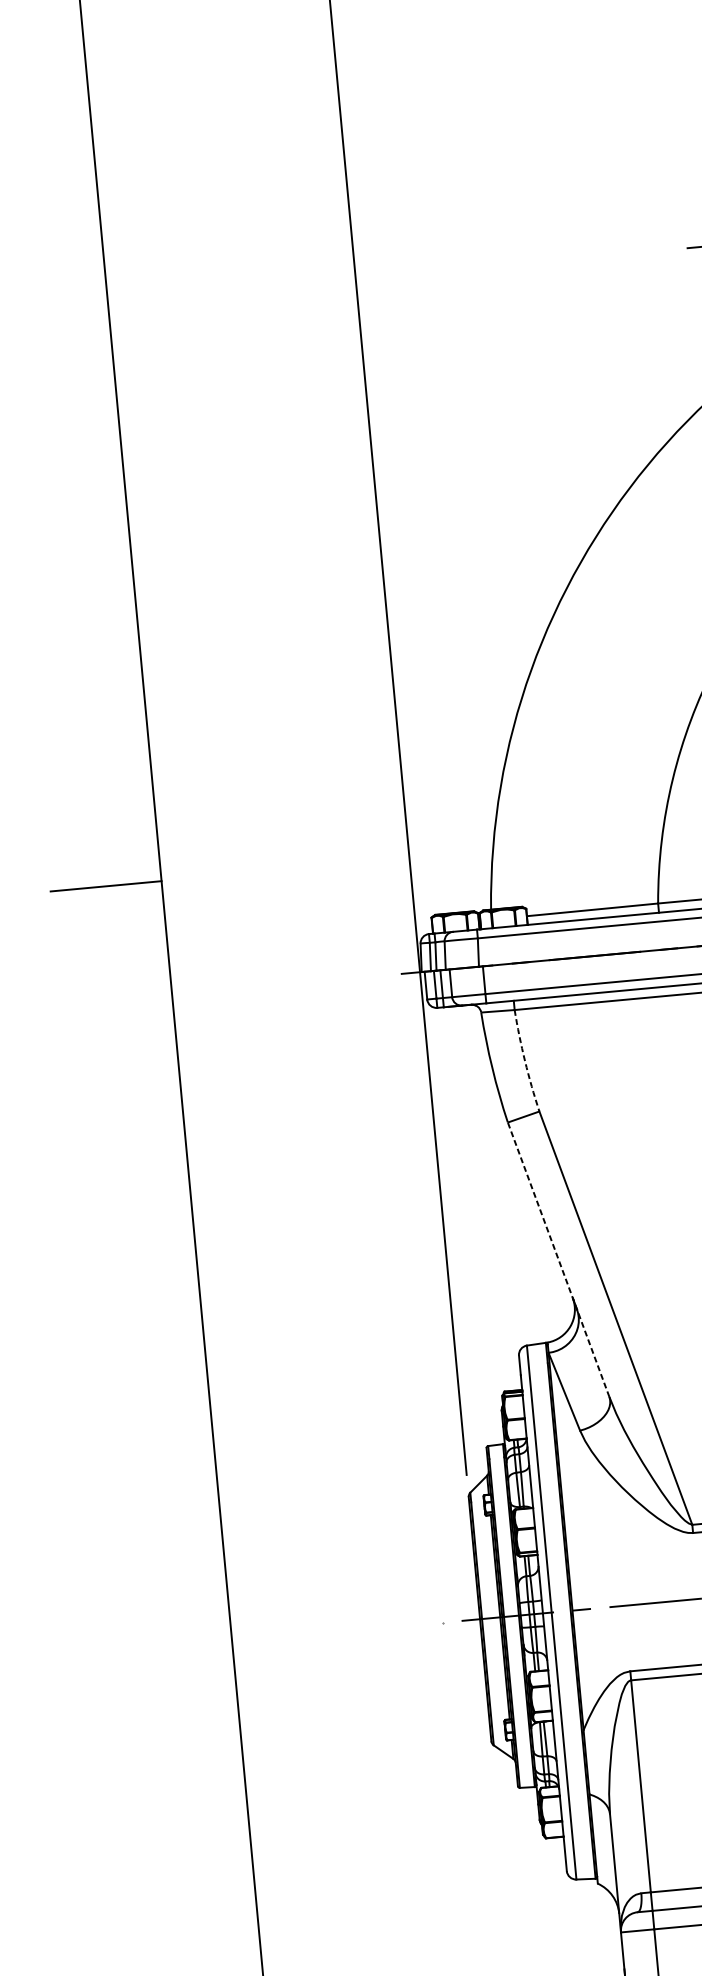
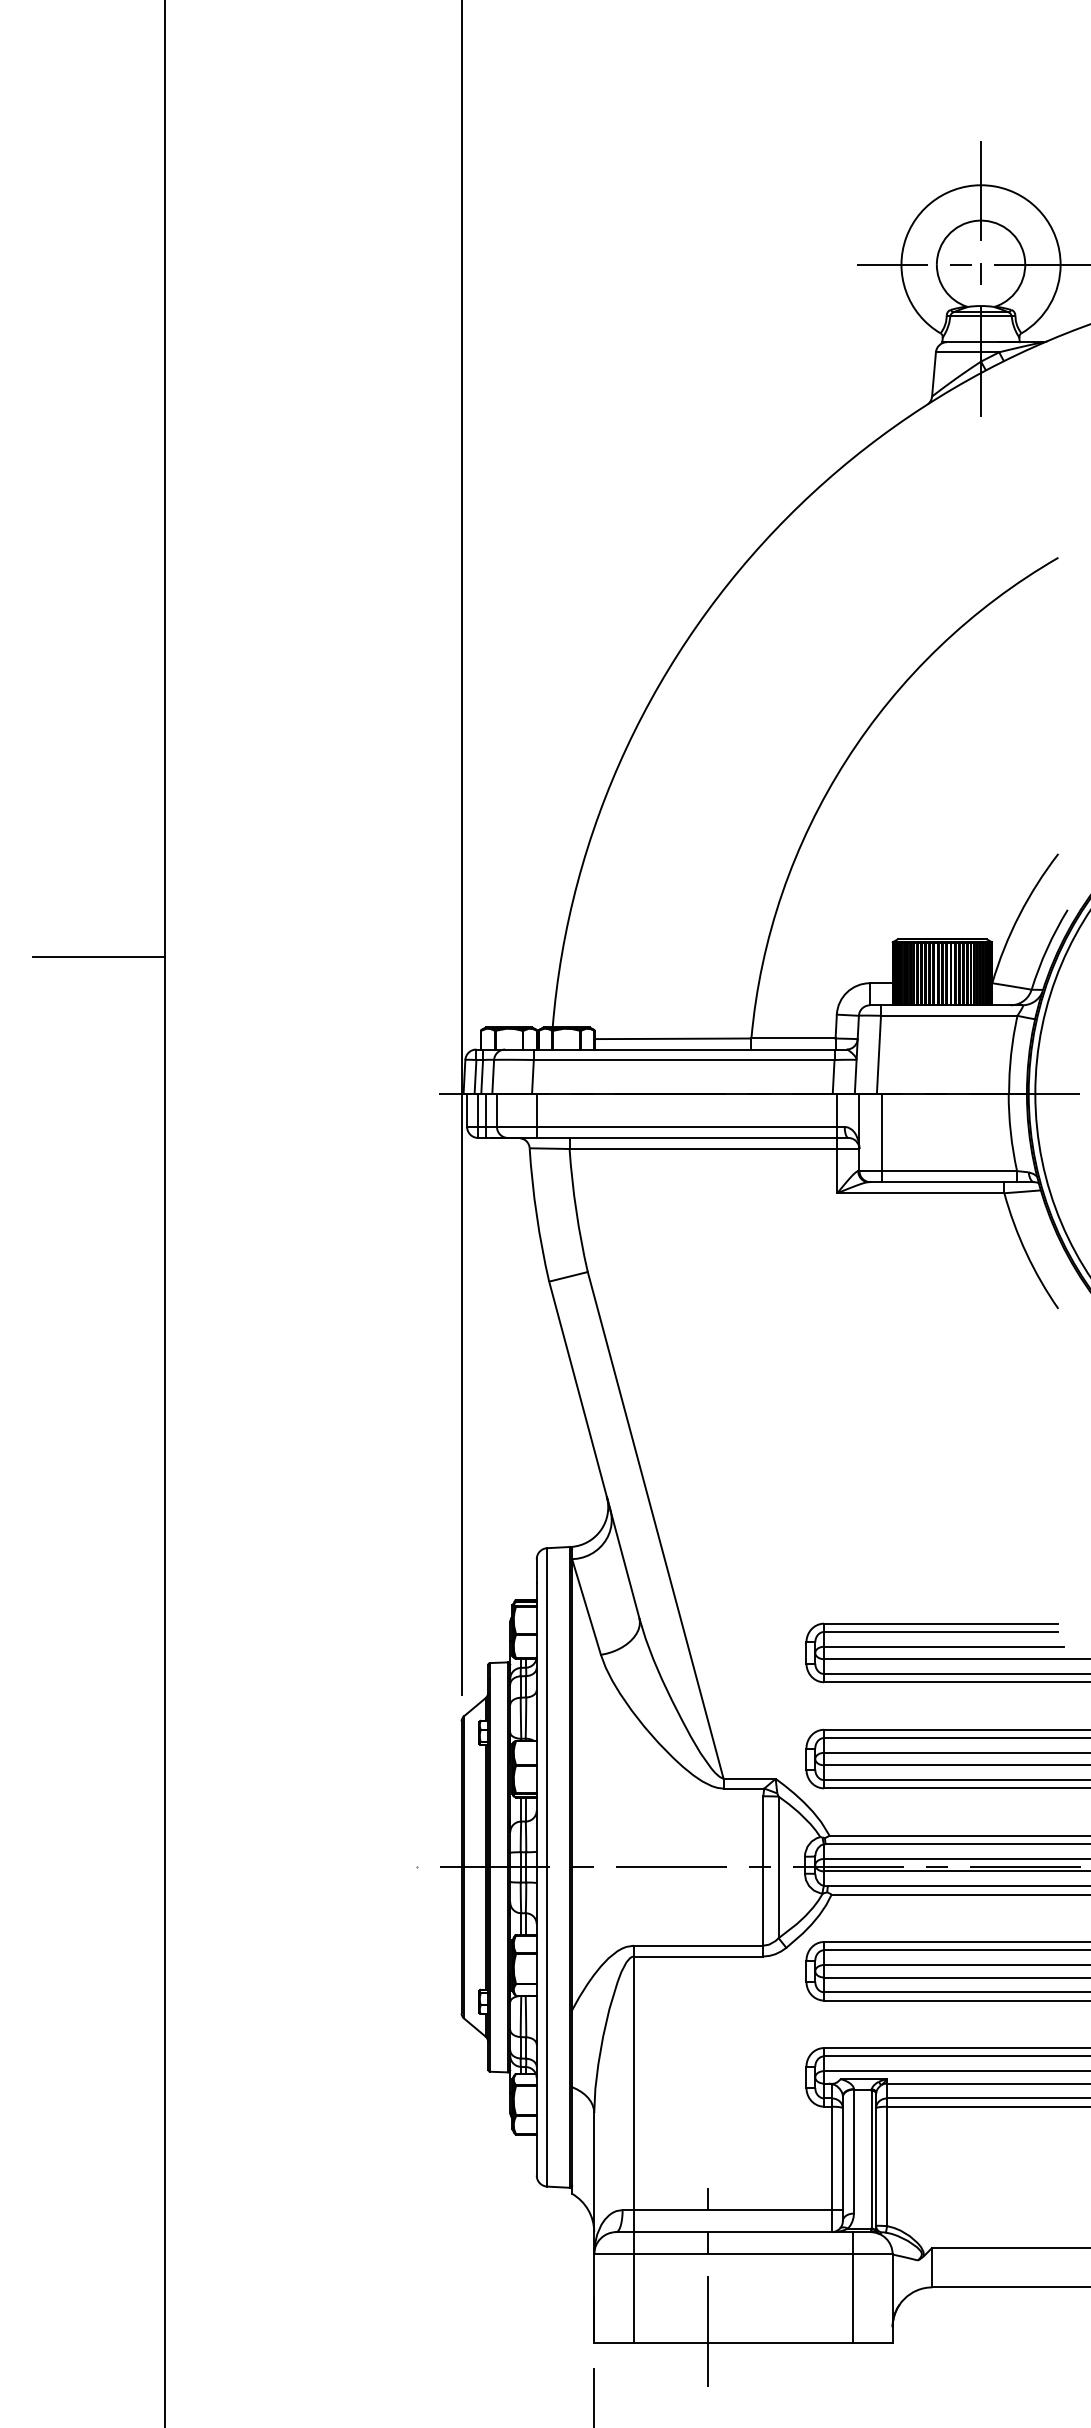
arc: (525, 1060) -> (576, 1210), dashed -> solid
line: (558, 1259) -> (594, 1449), dashed -> solid

